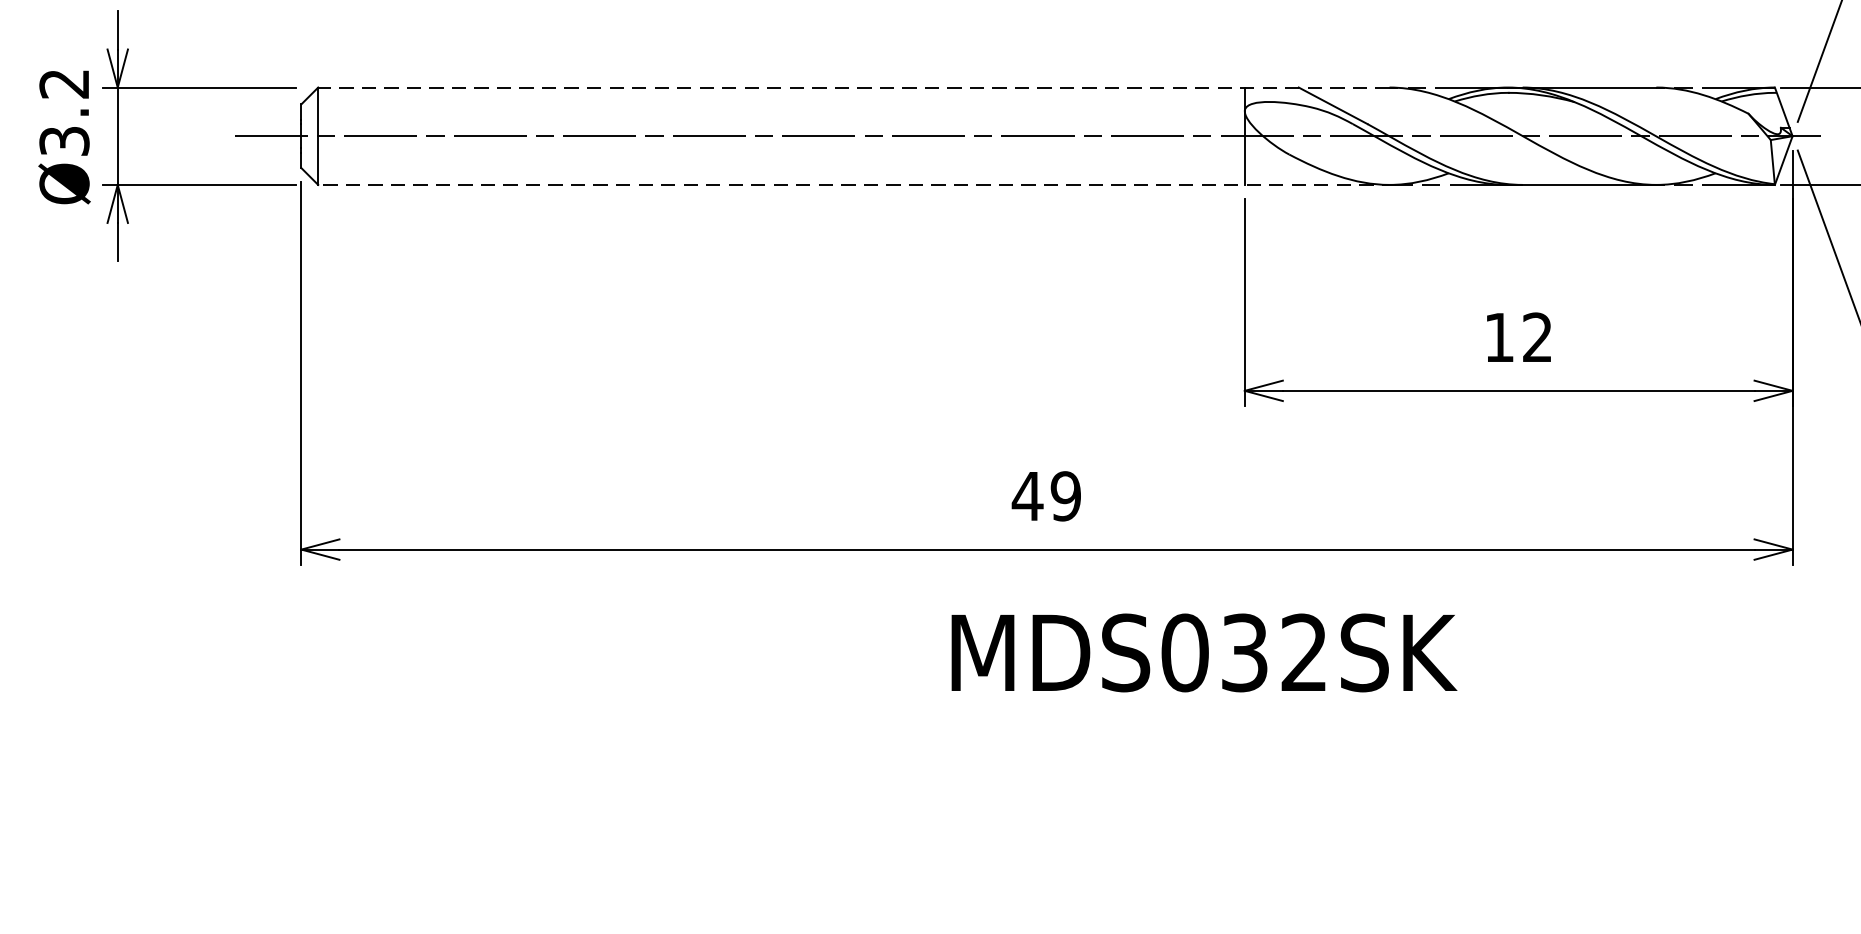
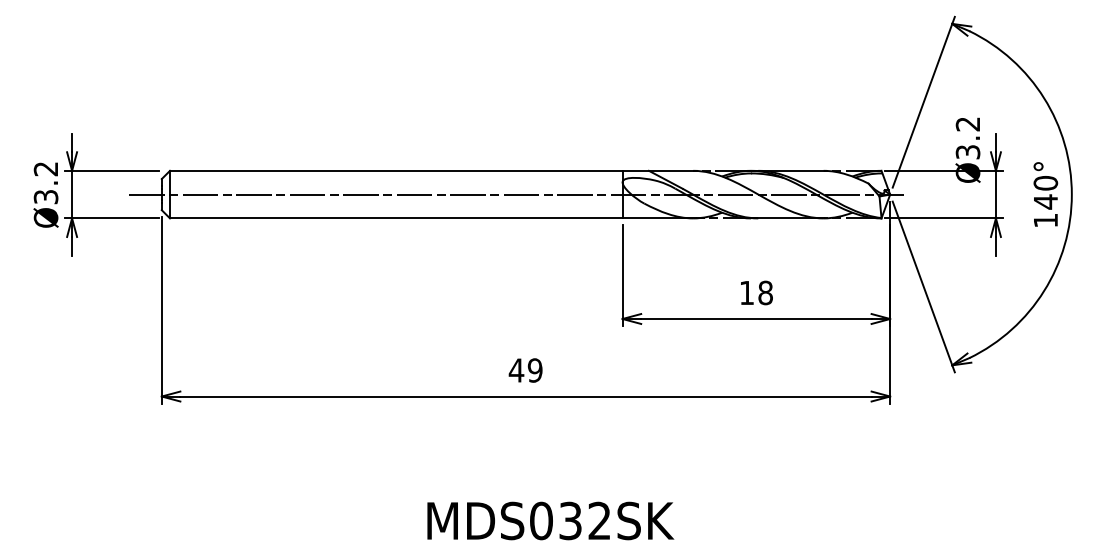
line: (853, 86) -> (431, 170), dashed -> solid
line: (855, 185) -> (432, 218), dashed -> solid
text: (1537, 336) -> (765, 292), 12 -> 18
text: (1203, 651) -> (550, 520), moved

